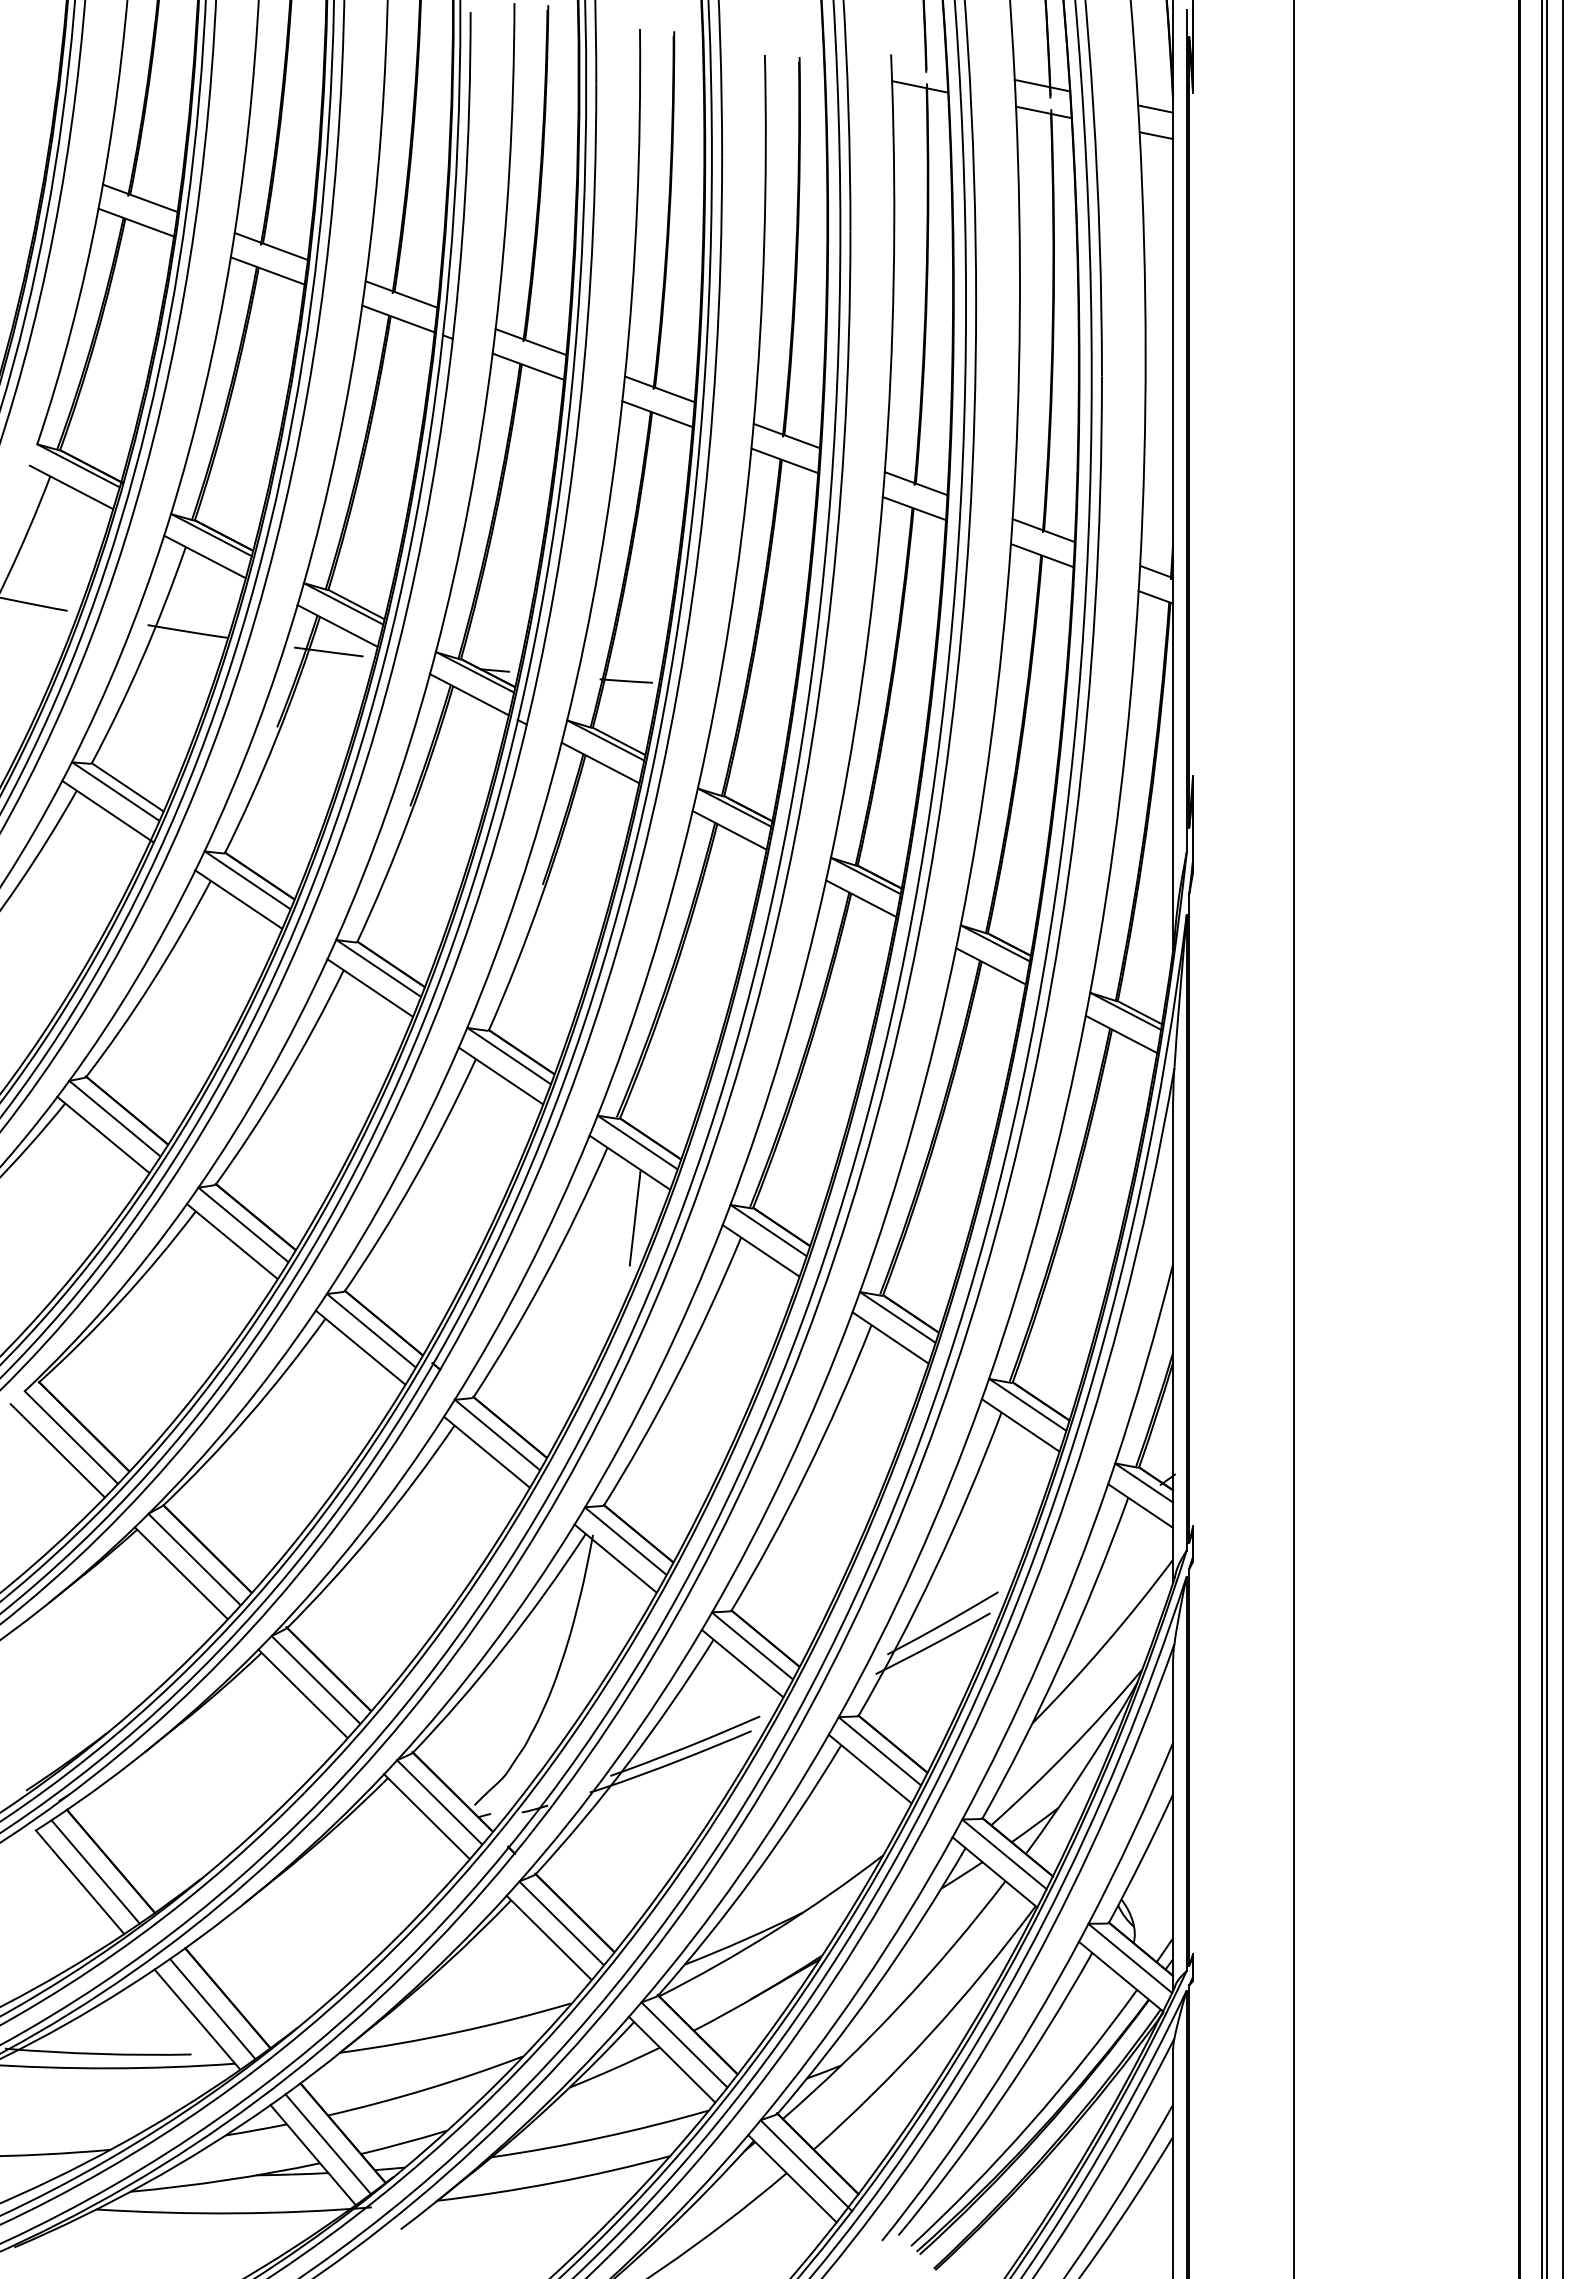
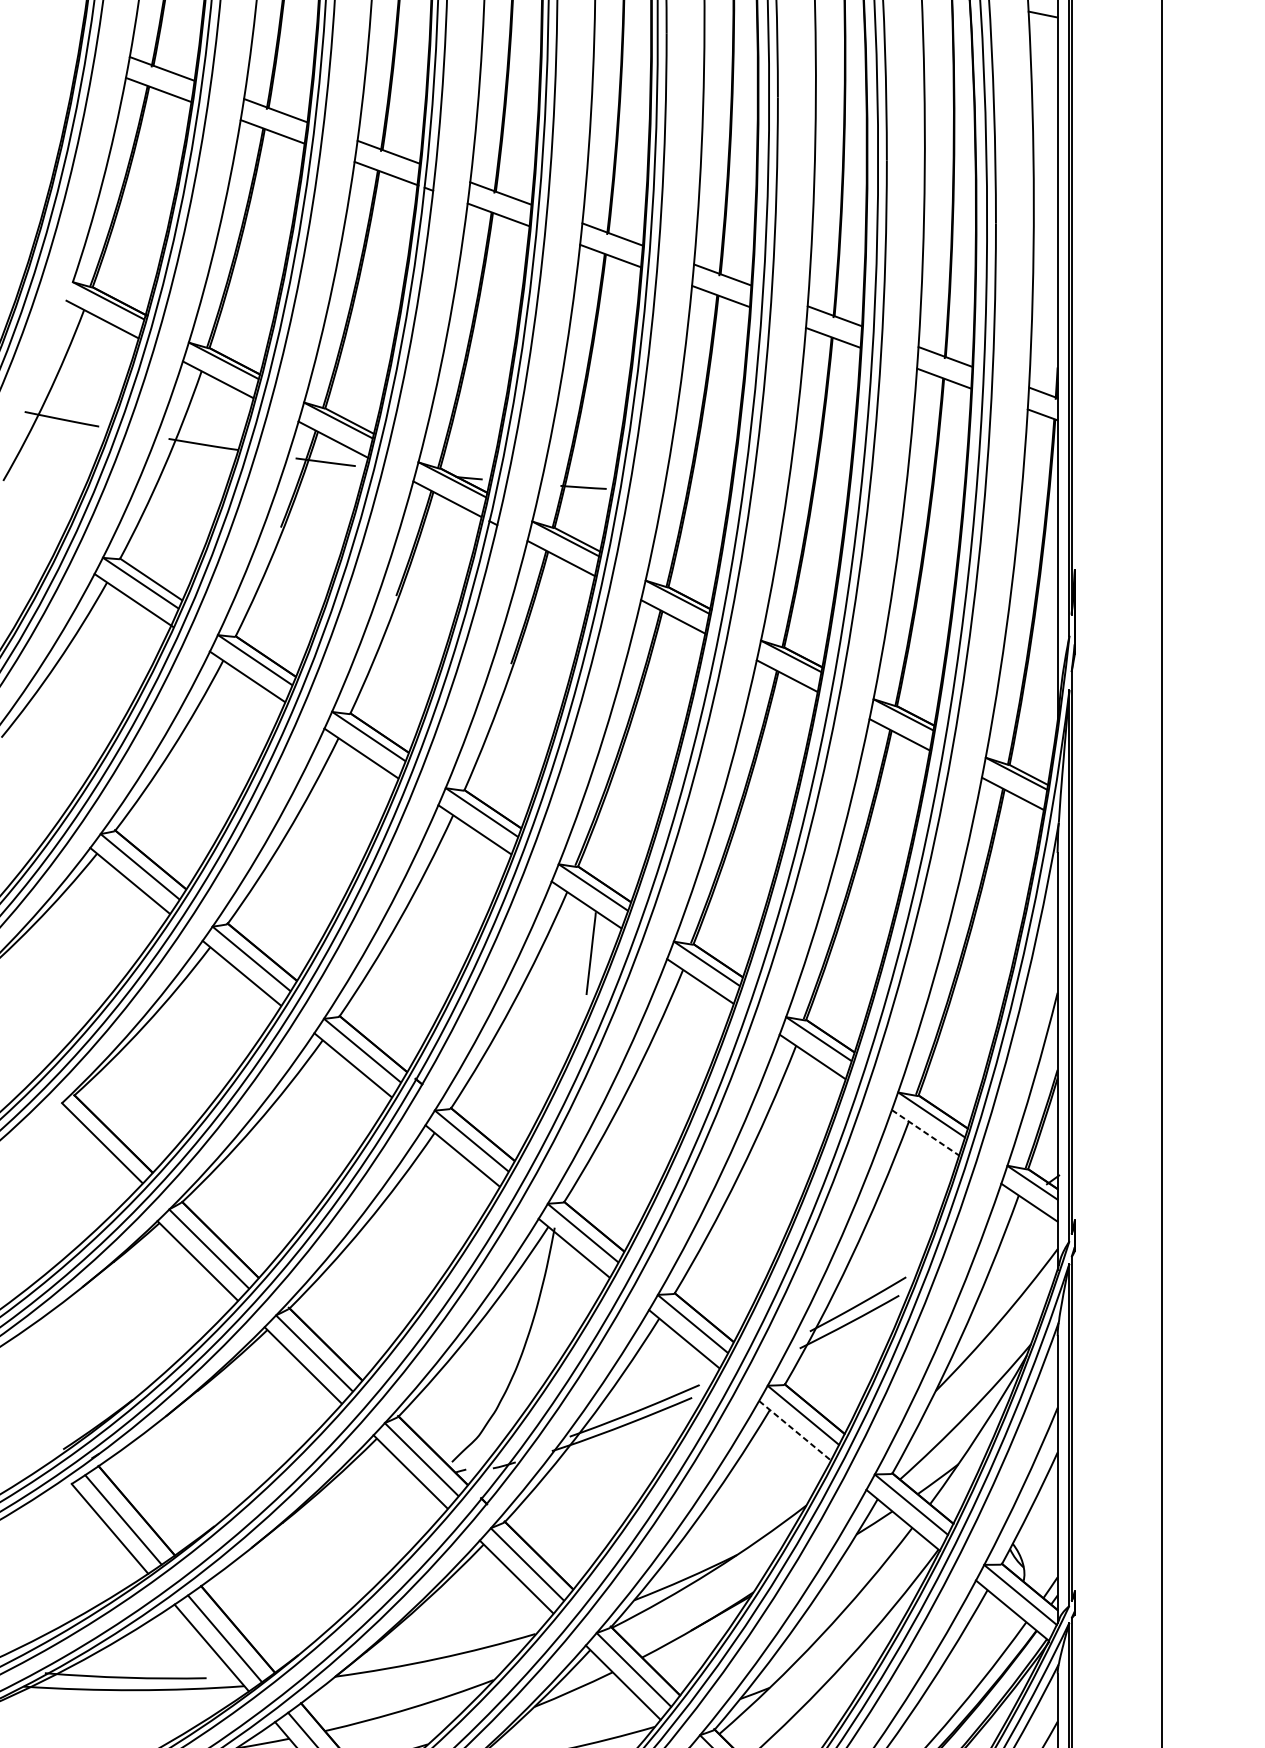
line: (1020, 1425) -> (925, 1132), solid -> dashed
line: (57, 1450) -> (90, 1154), removed
line: (870, 1769) -> (795, 1431), solid -> dashed

